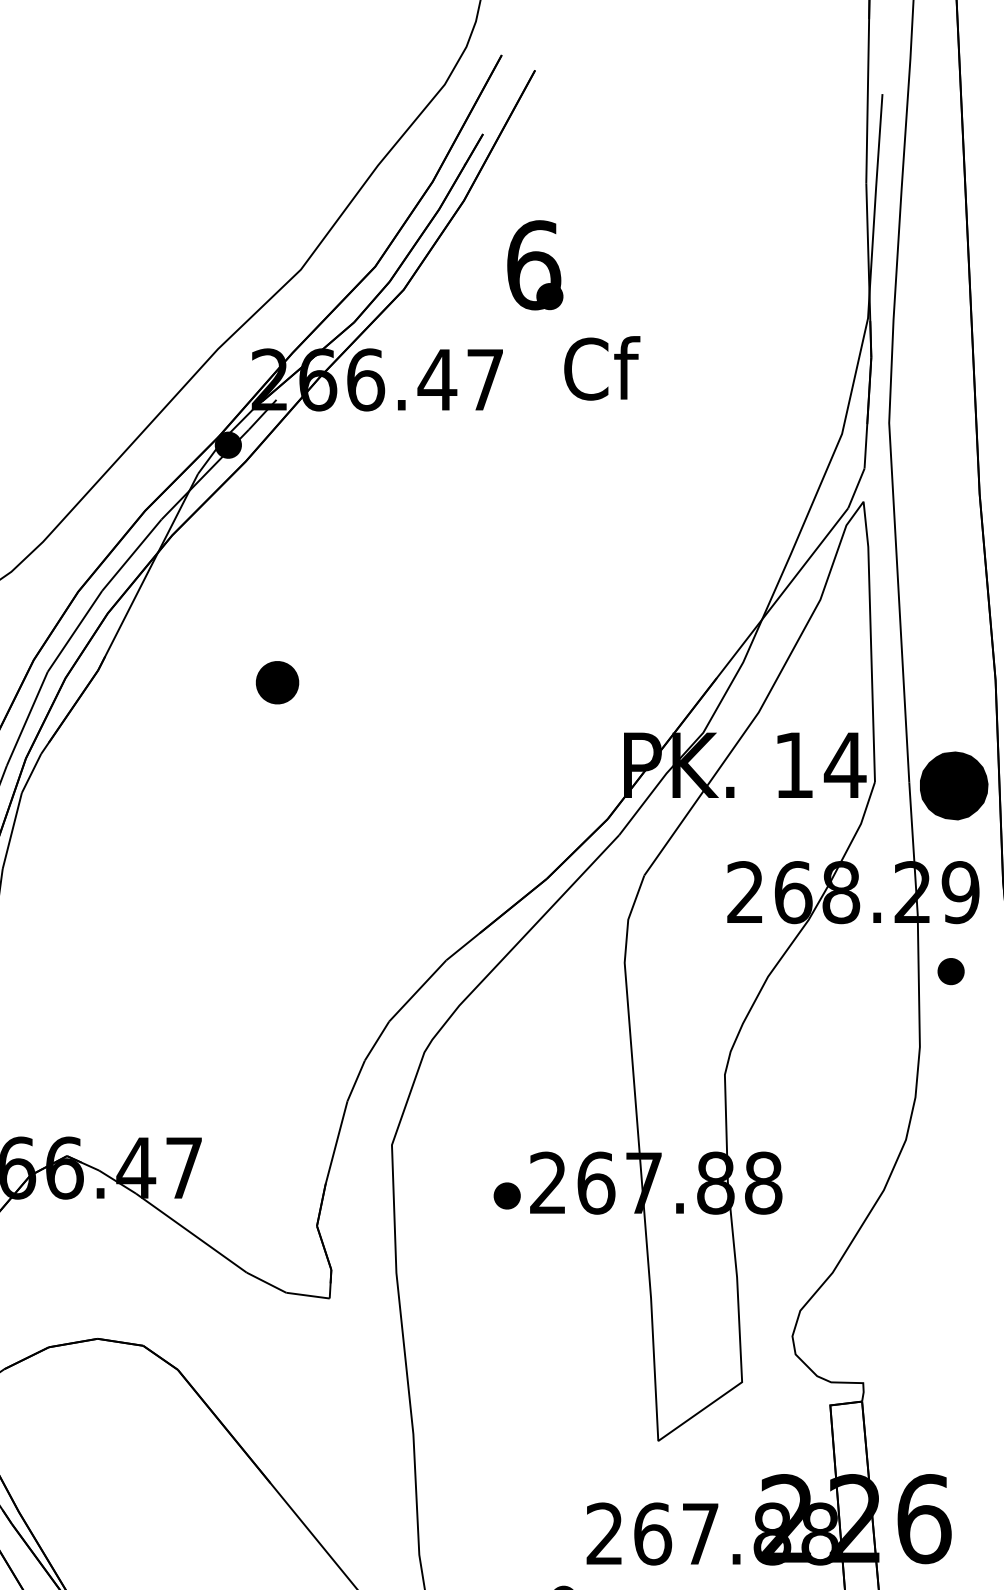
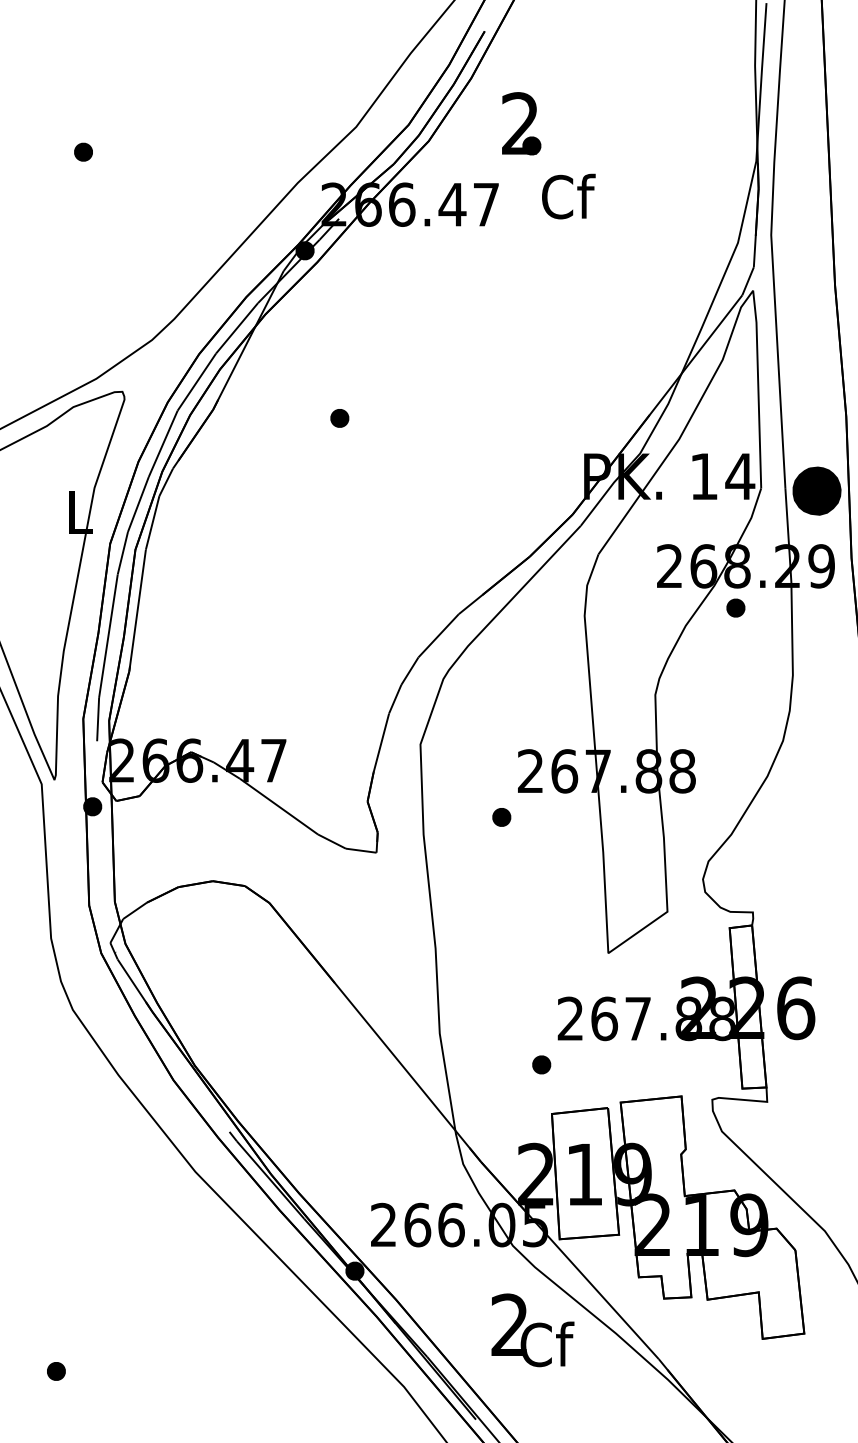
text: (533, 264) -> (520, 123), 6 -> 2
part: (277, 682) -> (339, 418), size x0.62
part: (950, 970) -> (735, 607), moved
part: (506, 1196) -> (501, 817), moved

